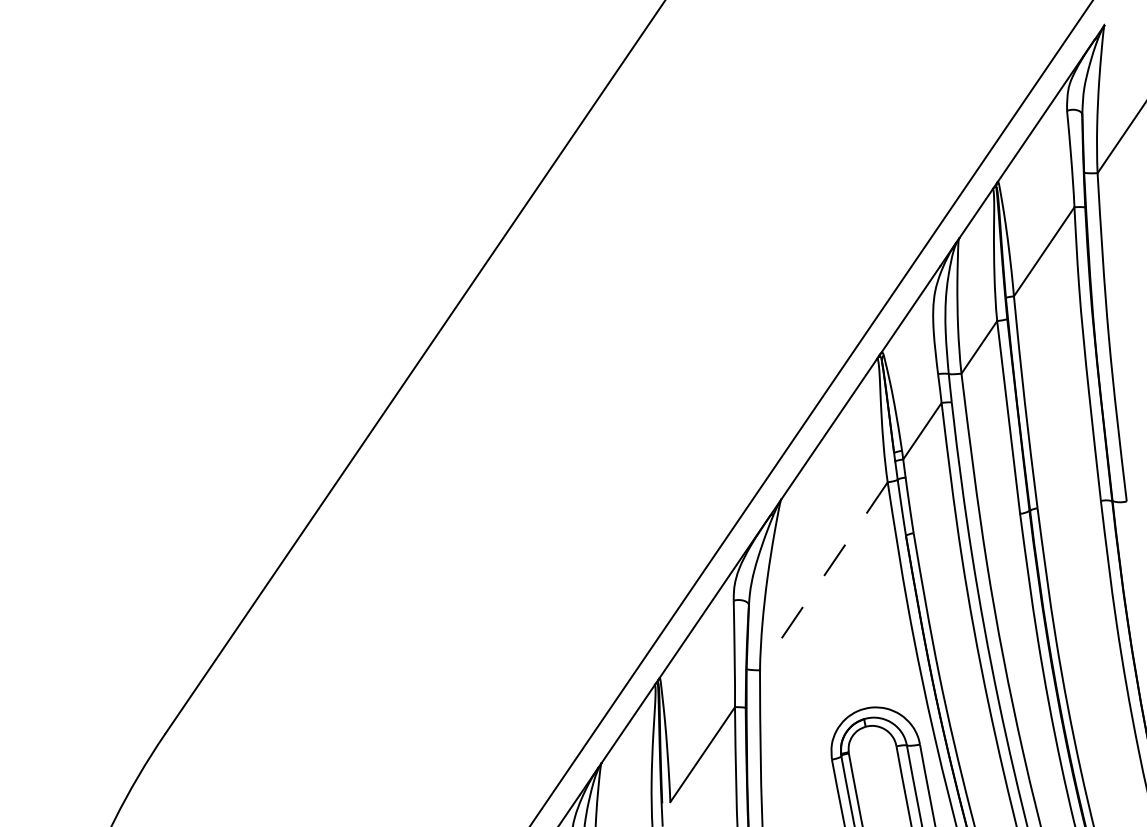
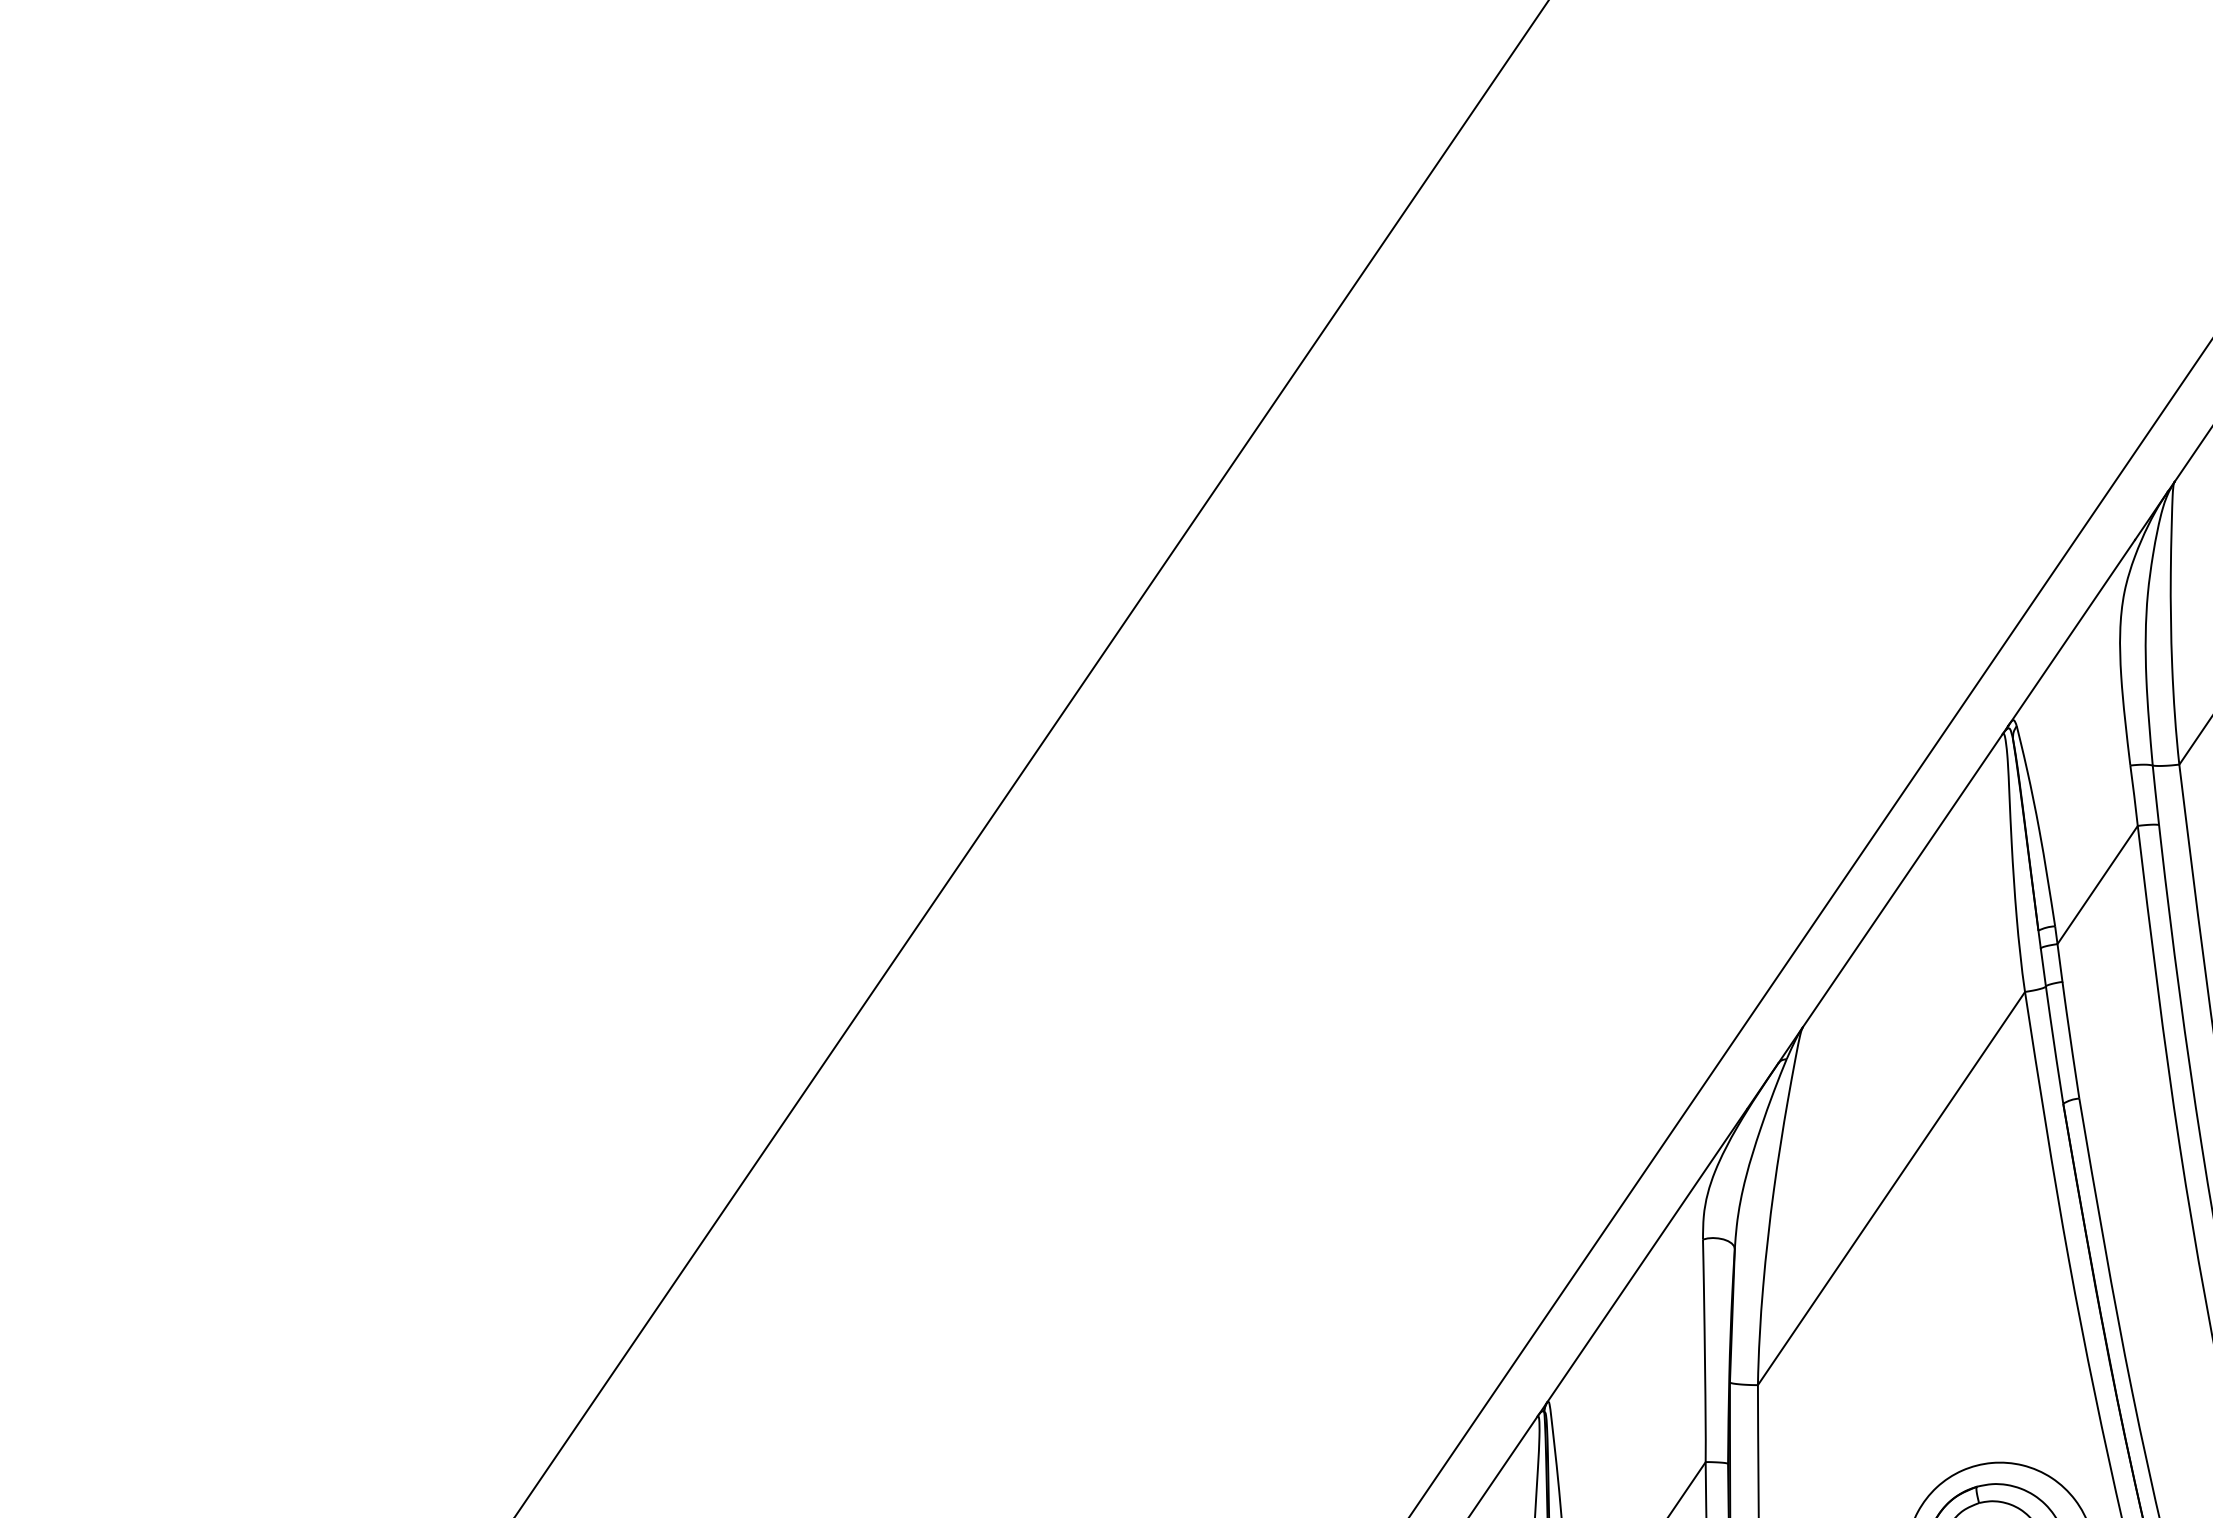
line: (823, 576) -> (1890, 1188), dashed -> solid

